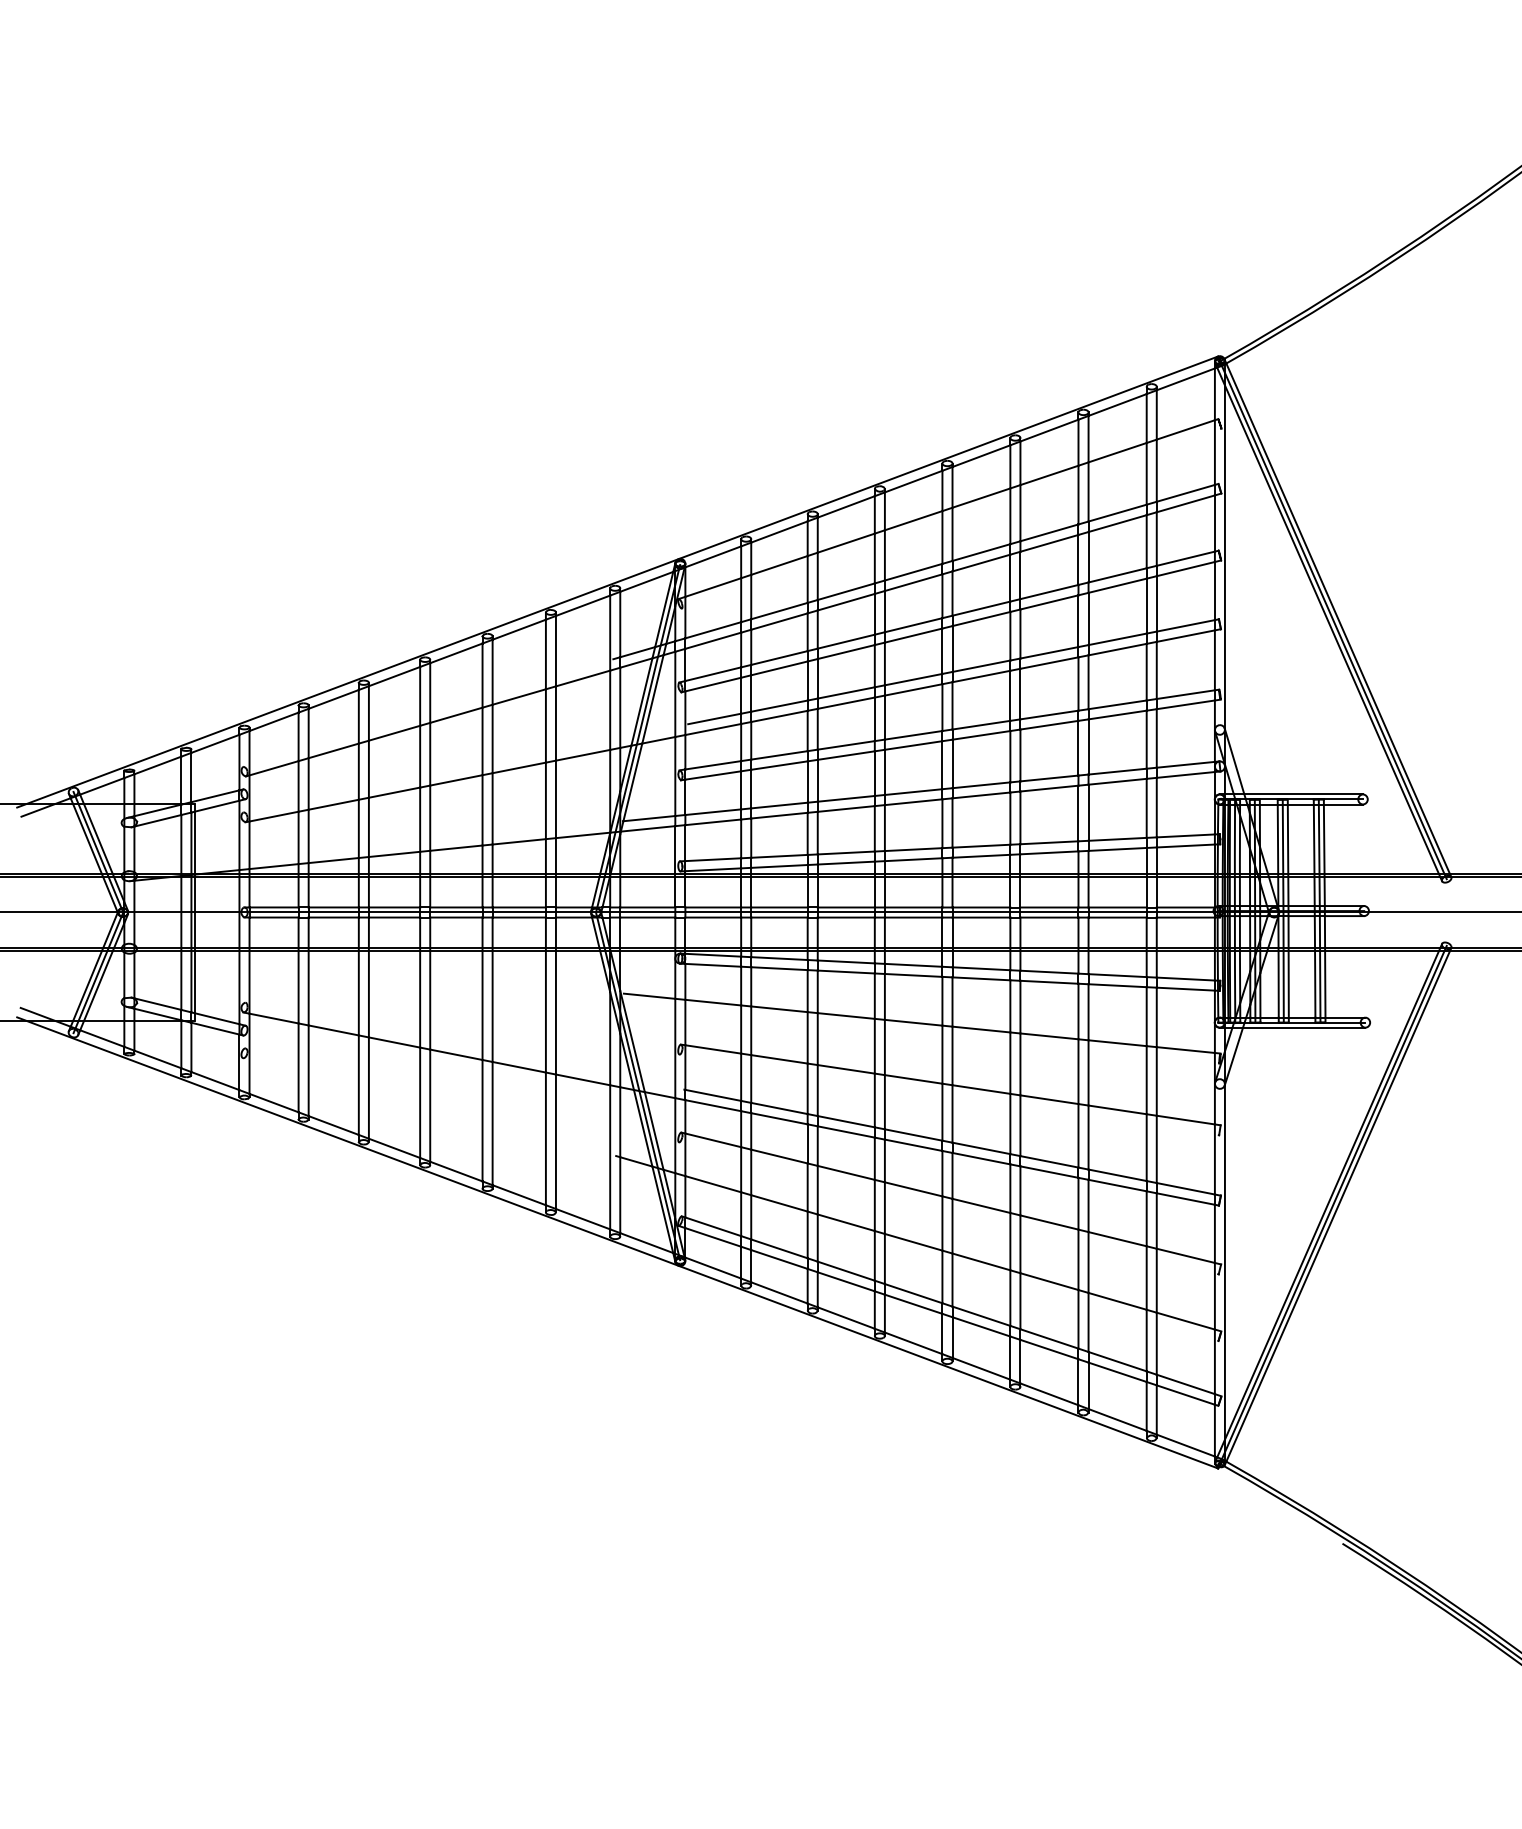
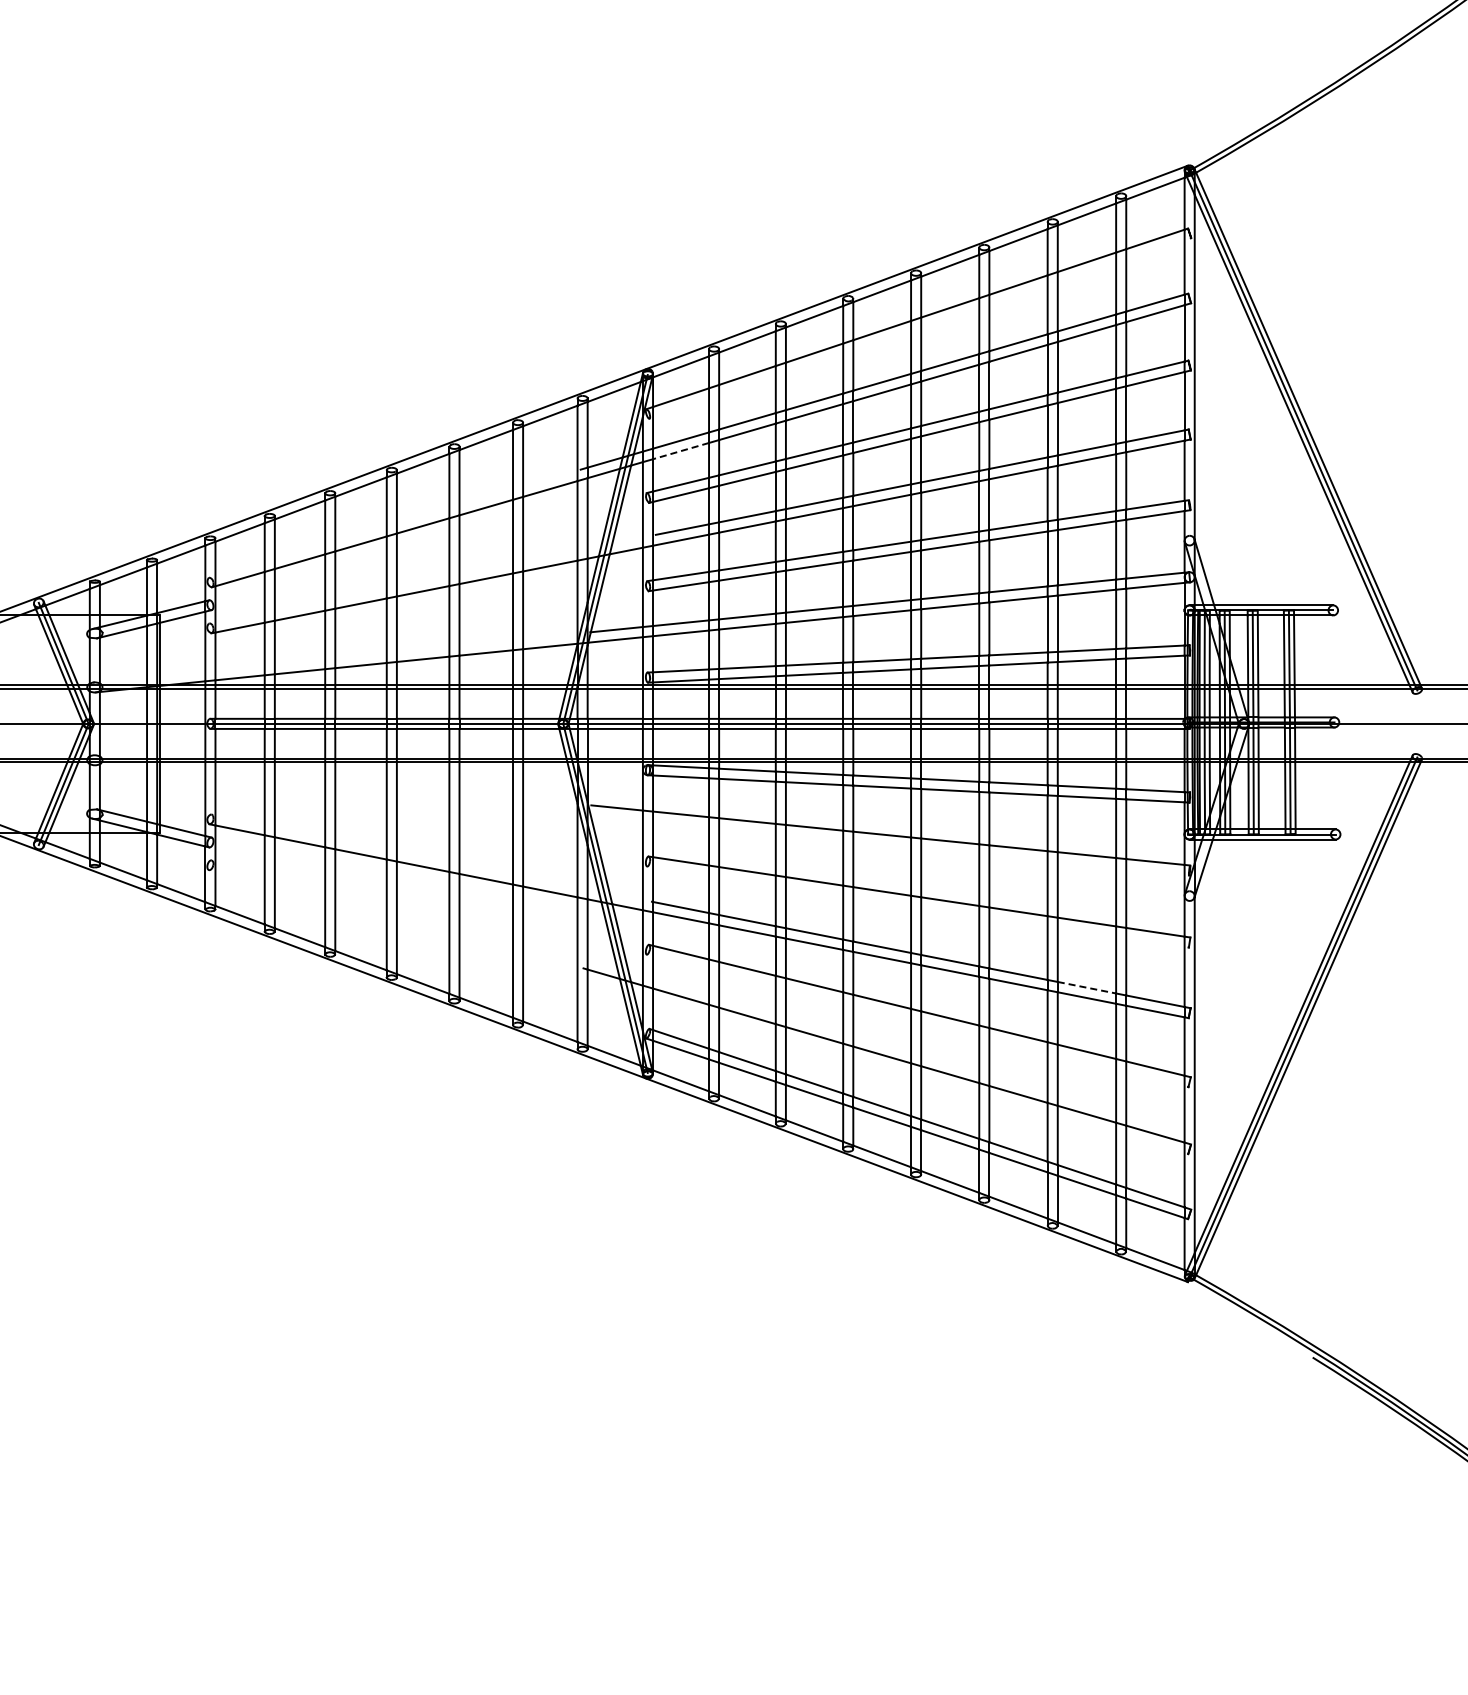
line: (712, 640) -> (680, 450), solid -> dashed
line: (1117, 1175) -> (1086, 987), solid -> dashed

